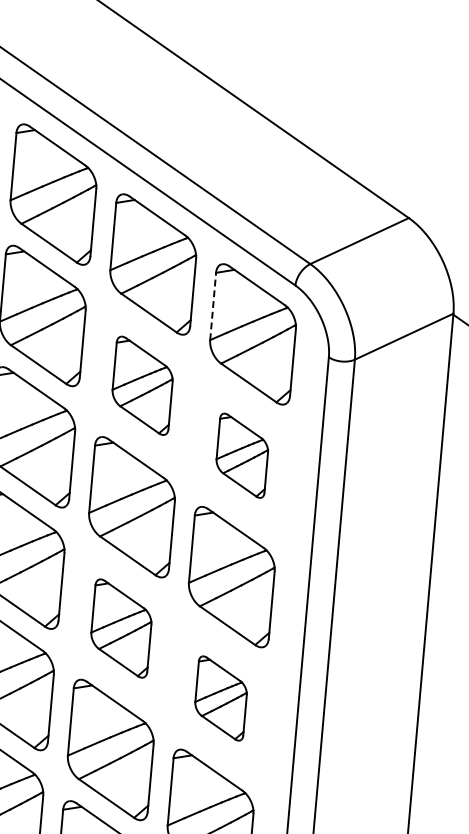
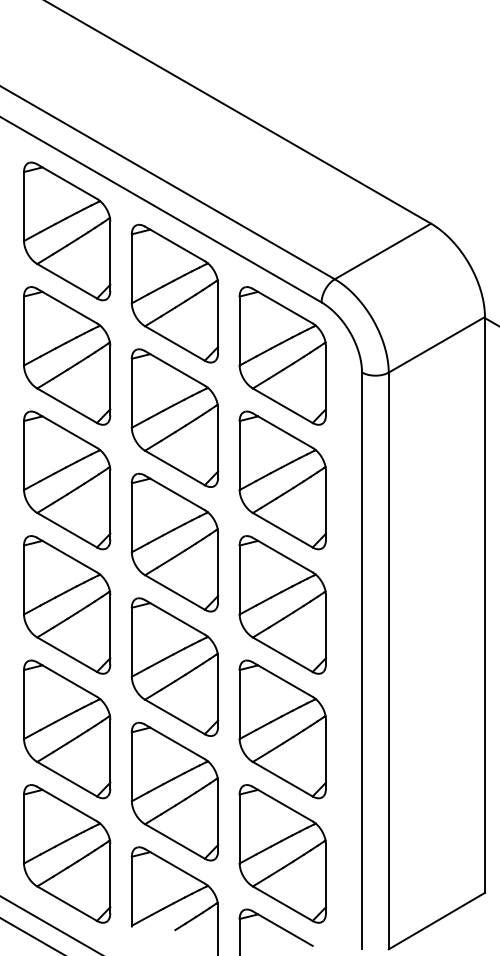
line: (213, 305) -> (239, 330), dashed -> solid
part: (142, 385) -> (174, 417), size x1.43
part: (242, 455) -> (282, 480), size x1.67
part: (120, 627) -> (174, 666), size x1.43
part: (220, 698) -> (282, 729), size x1.67

